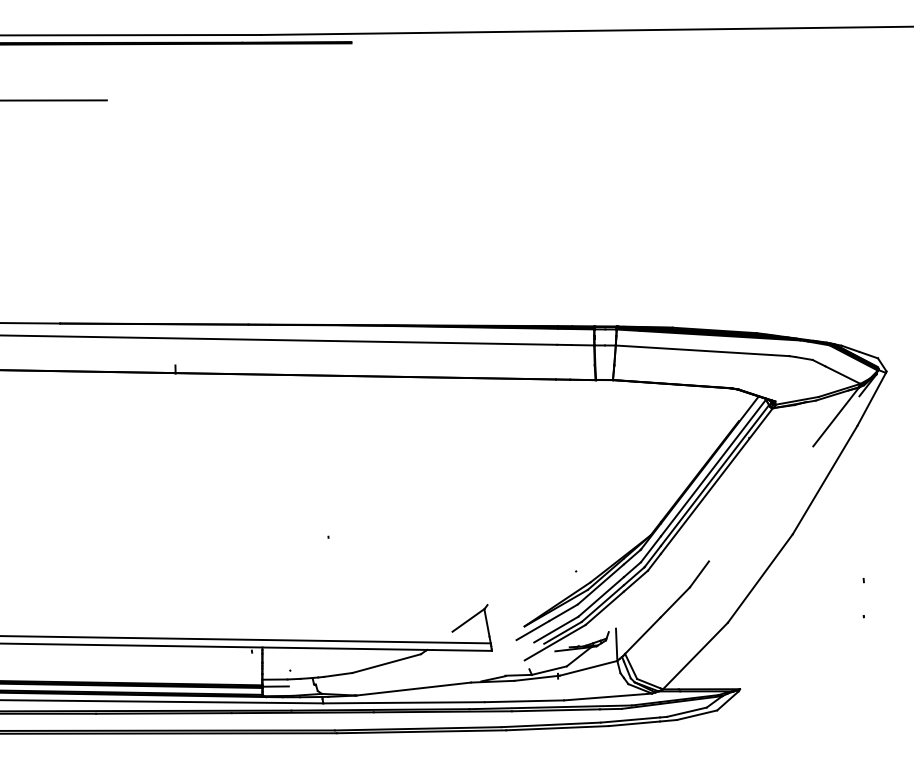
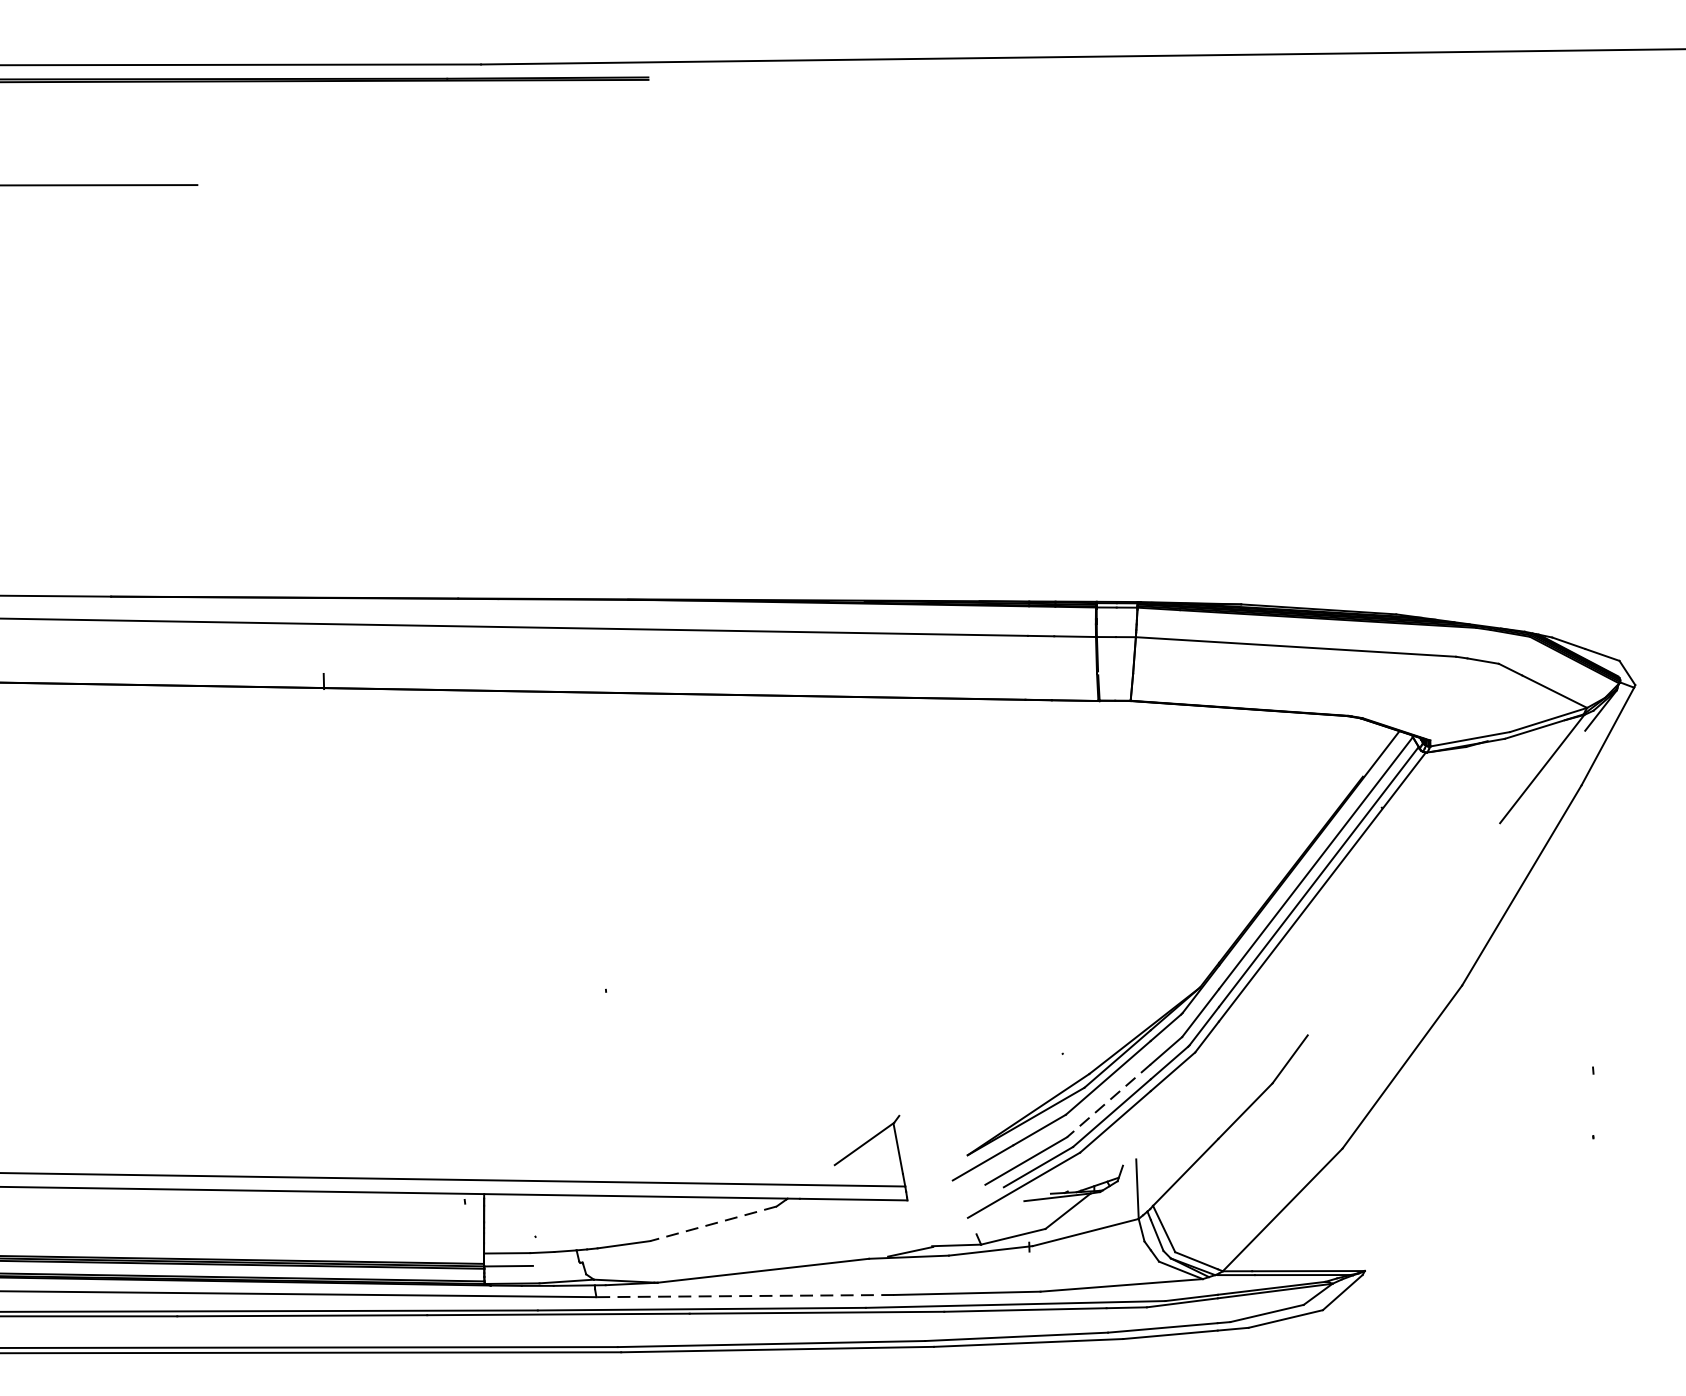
line: (600, 597) -> (1107, 1101), solid -> dashed
line: (386, 663) -> (712, 1223), solid -> dashed
line: (404, 702) -> (746, 1295), solid -> dashed

